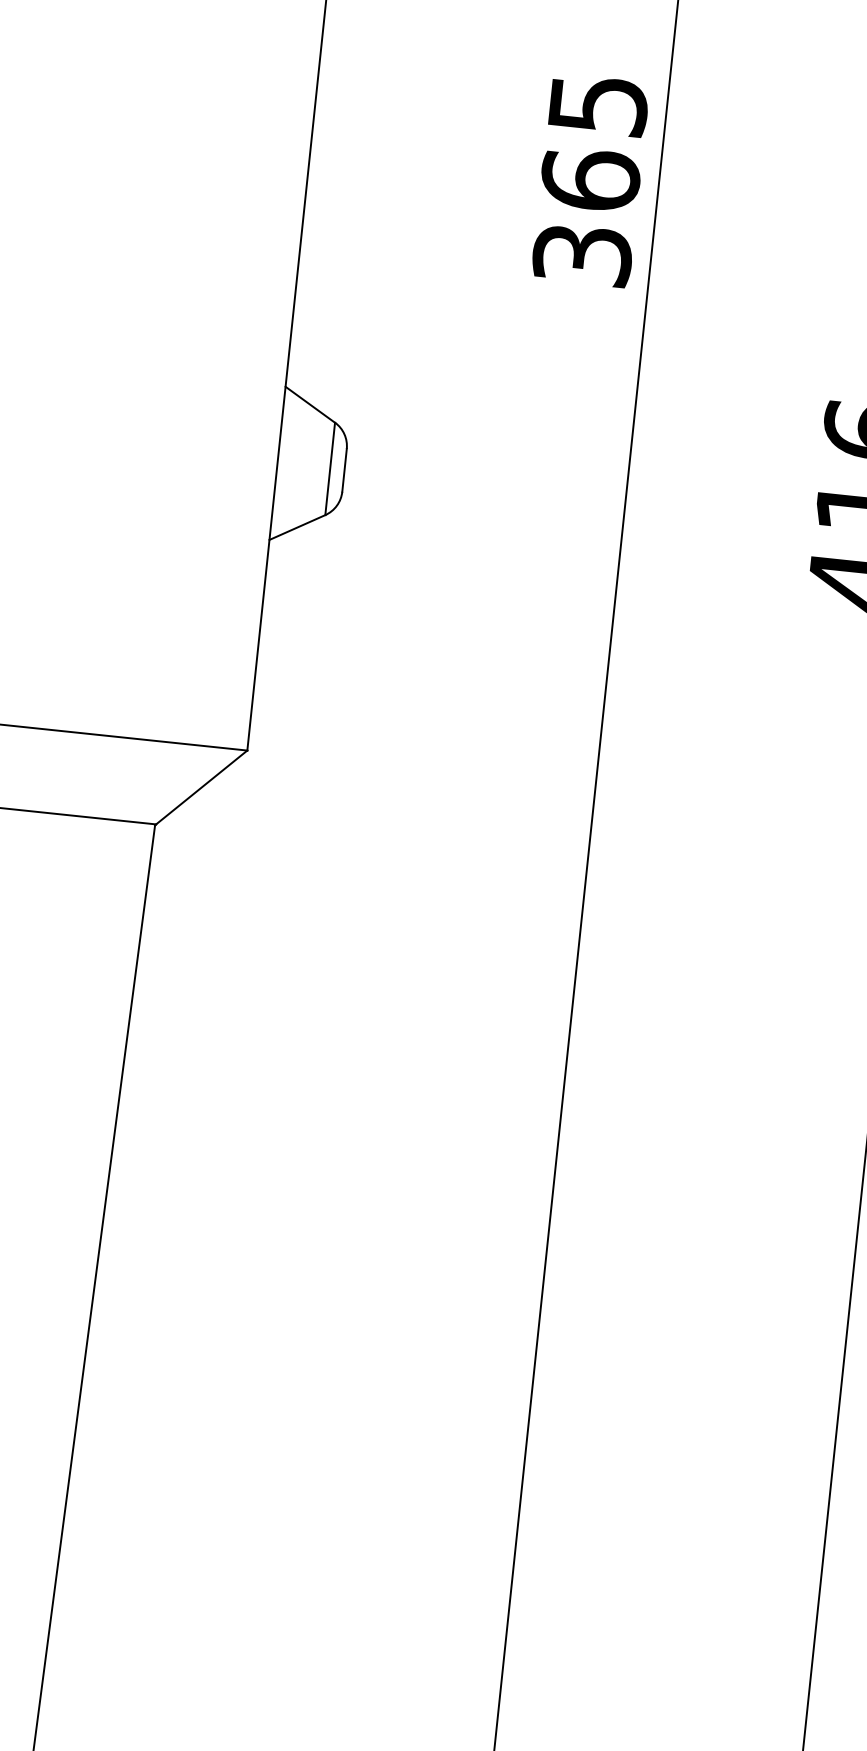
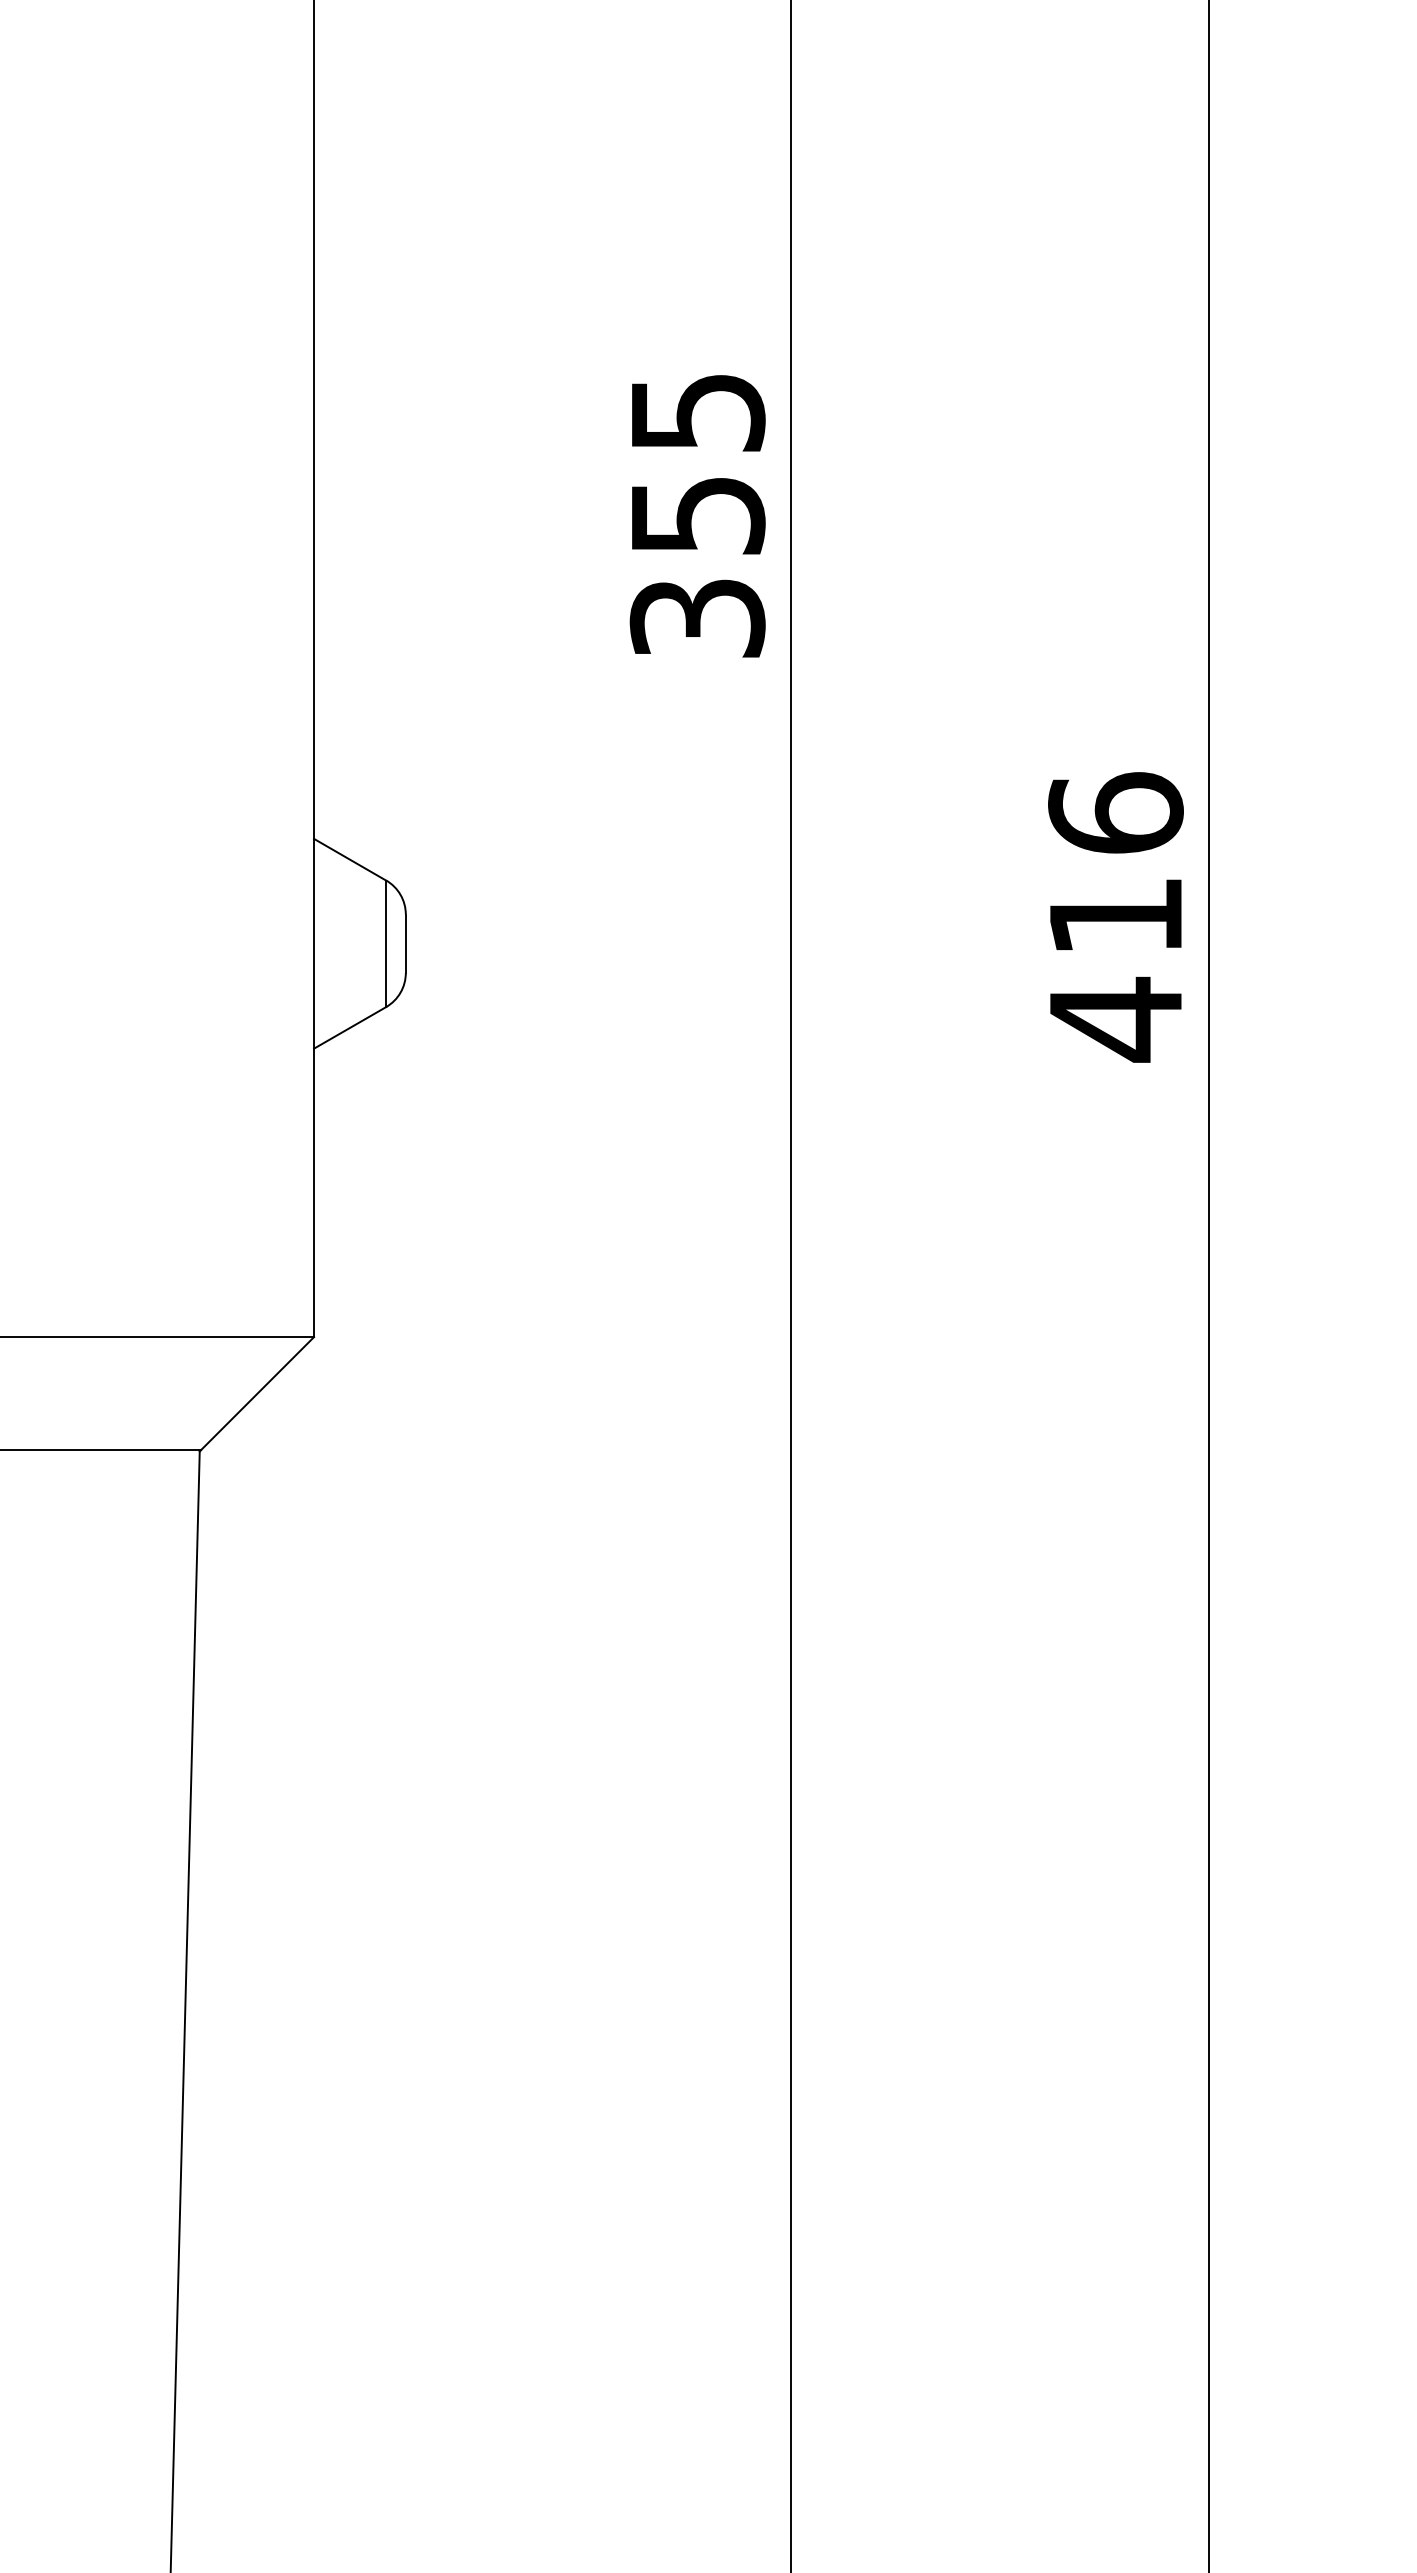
text: (590, 179) -> (697, 514), 365 -> 355

